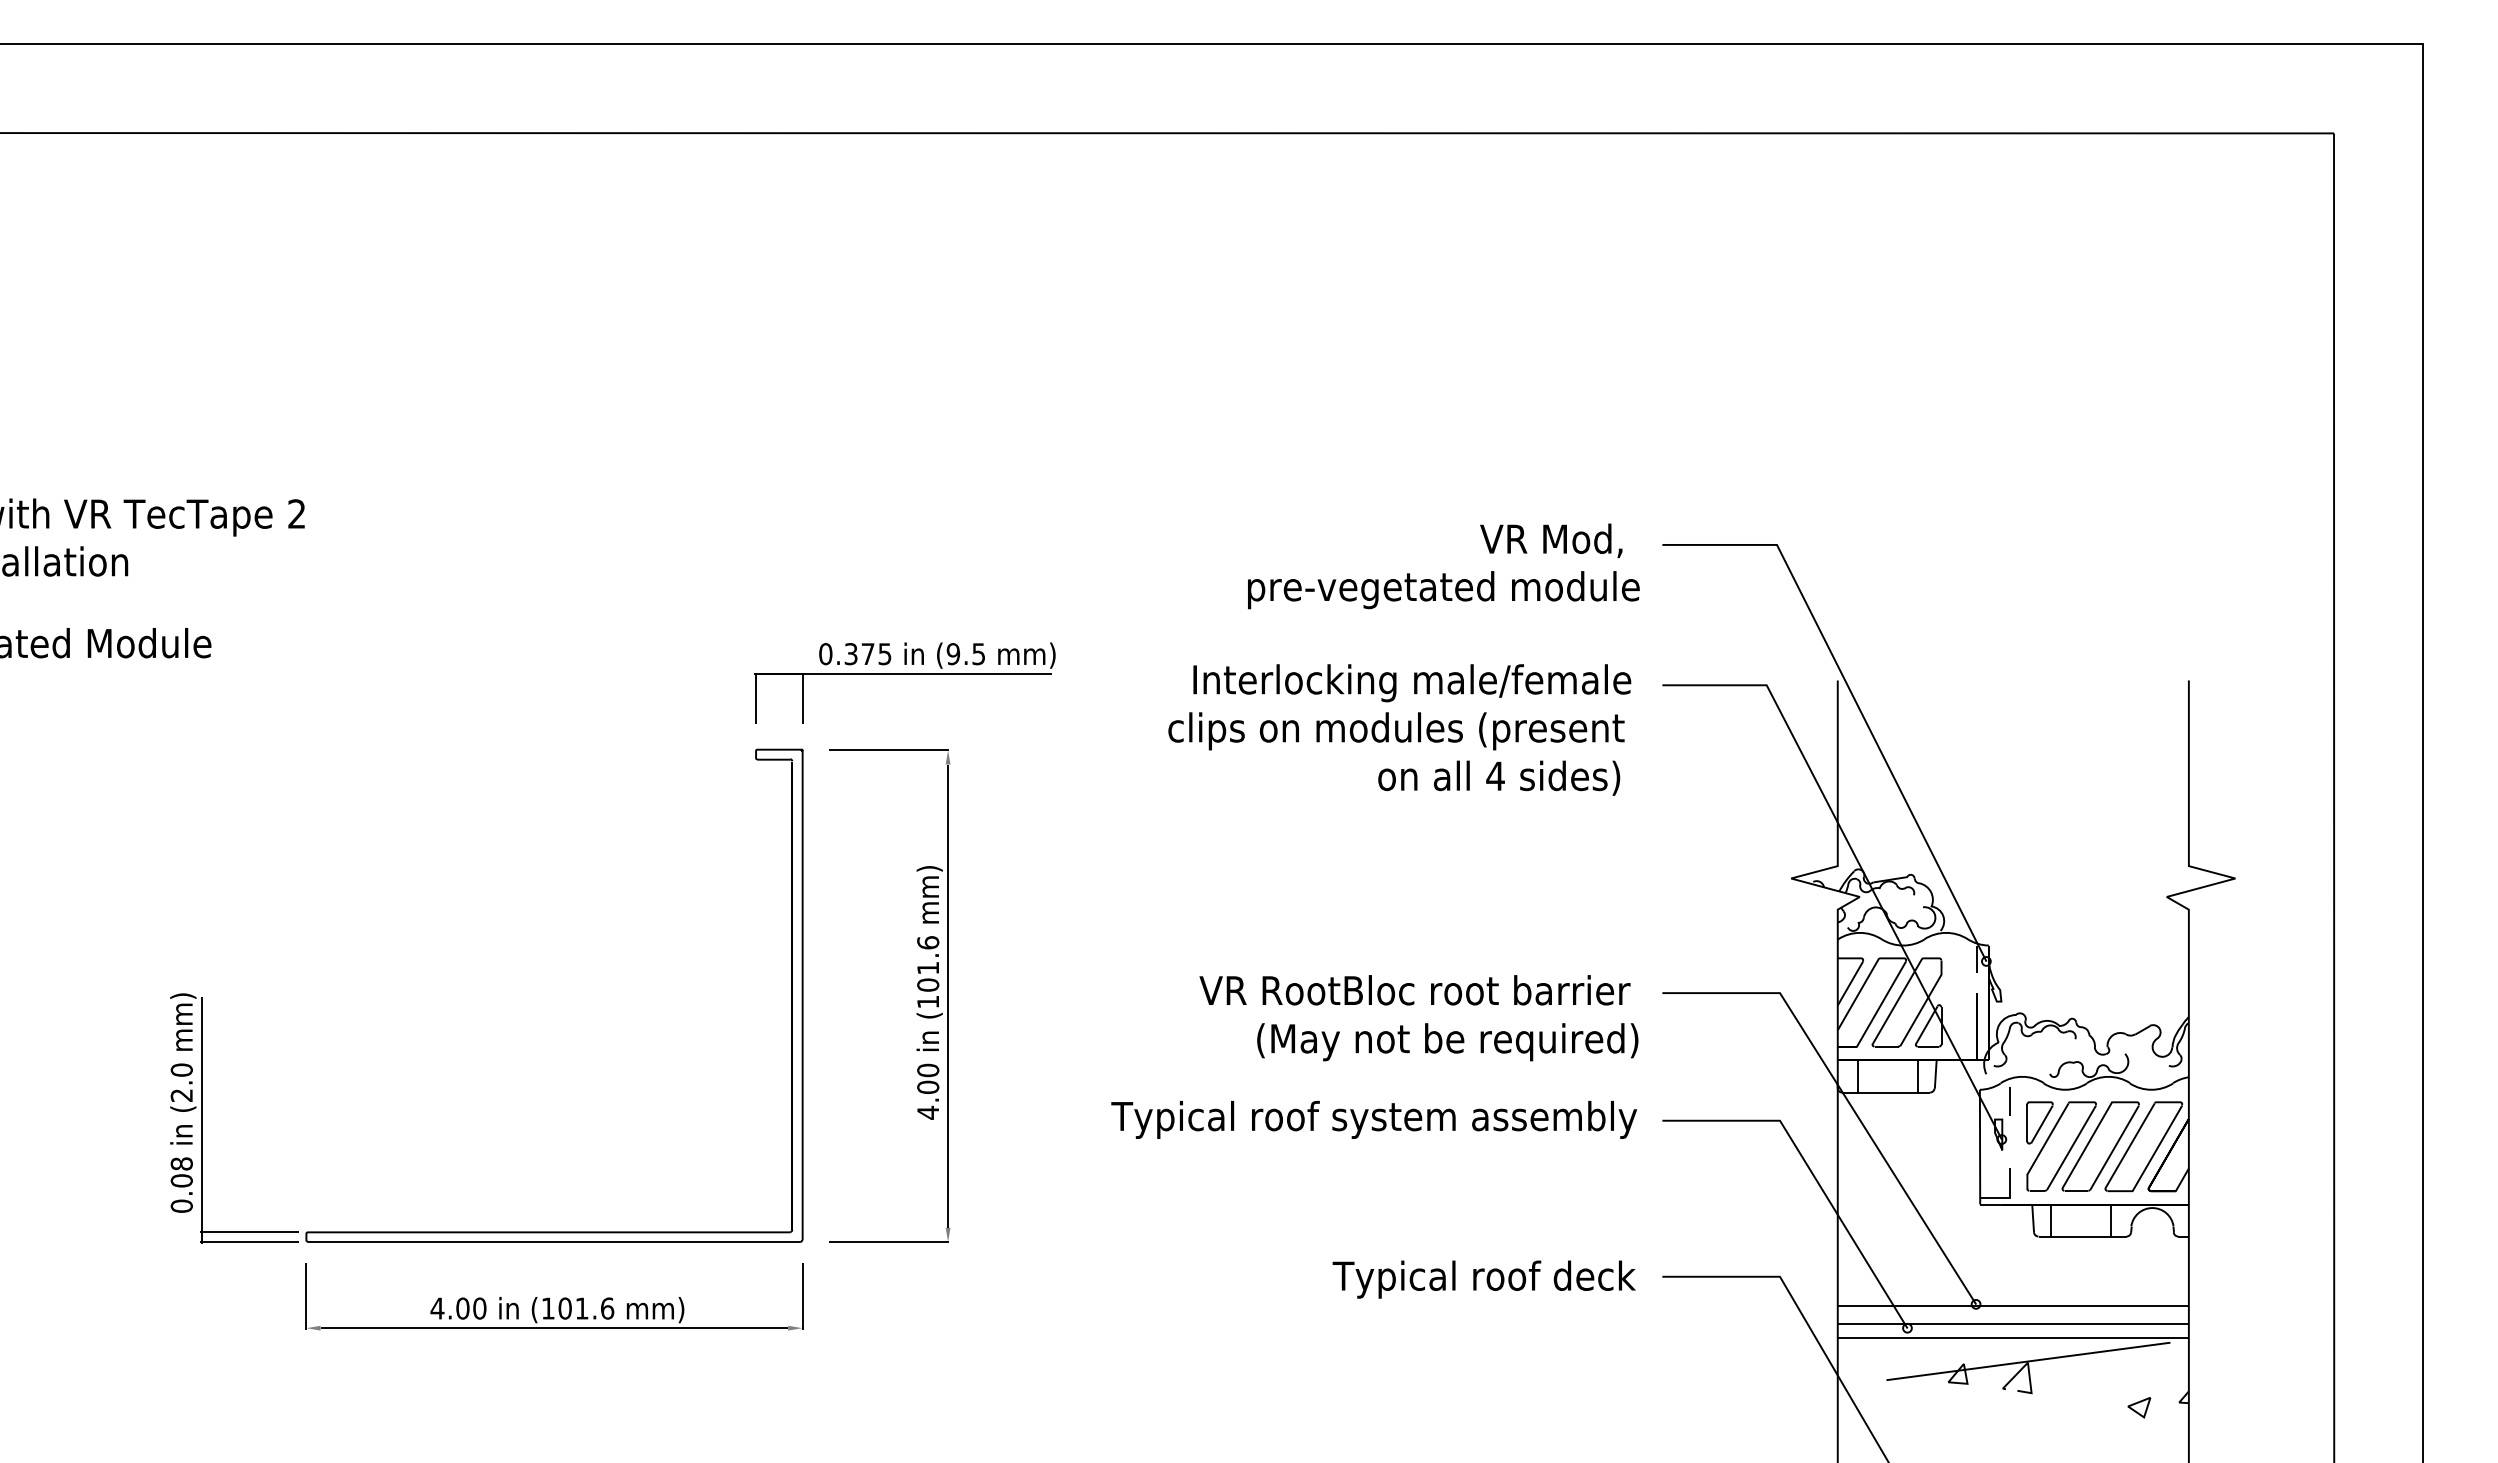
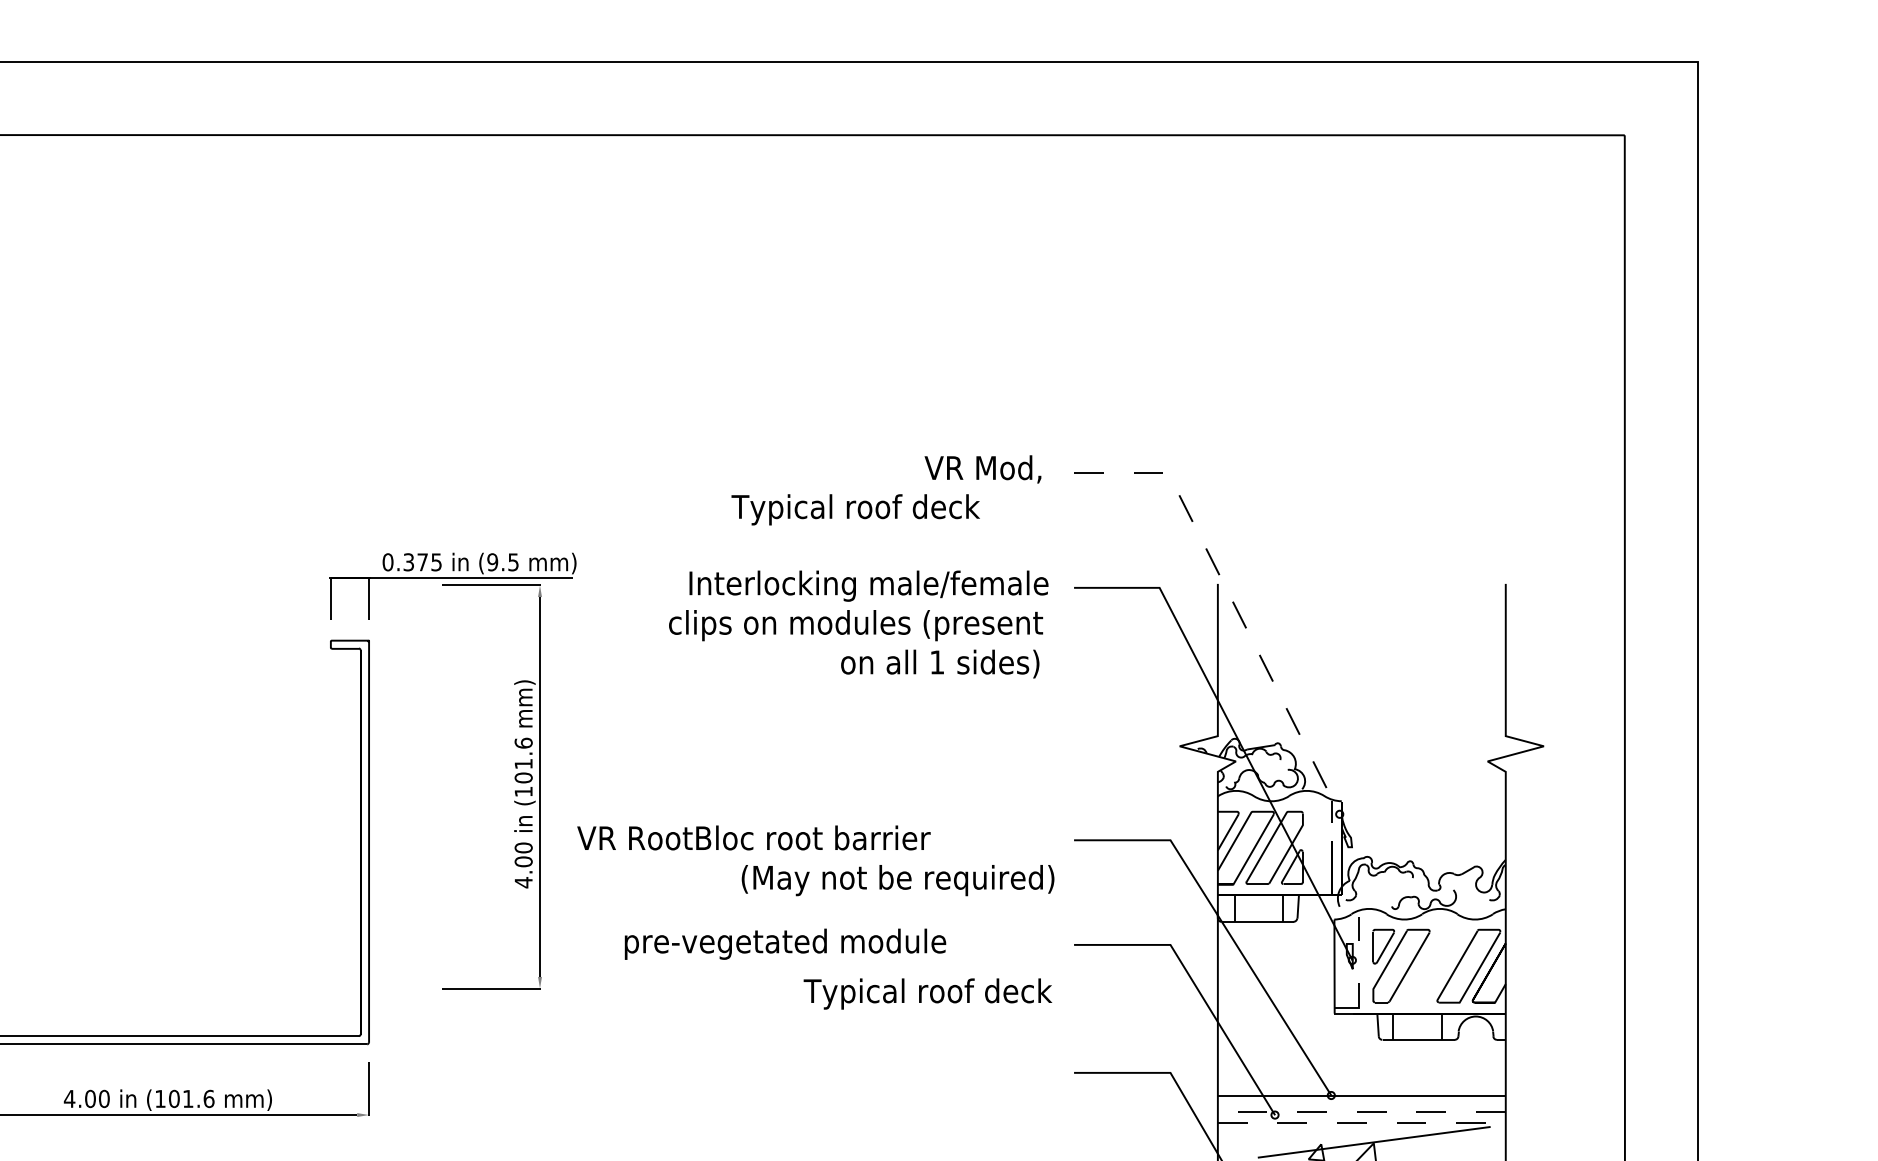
text: (1441, 590) -> (892, 510), pre-vegetated module -> Typical roof deck
line: (1855, 702) -> (1232, 601), solid -> dashed
text: (1495, 775) -> (937, 661), 4 -> 1
text: (1414, 990) -> (753, 838), moved
part: (917, 1000) -> (514, 790), moved
text: (1374, 1119) -> (837, 943), Typical roof system assembly -> pre-vegetated module
part: (2100, 1146) -> (1433, 966), removed
text: (1483, 1279) -> (927, 993), moved
line: (2013, 1323) -> (1361, 1111), solid -> dashed
line: (2013, 1338) -> (1361, 1123), solid -> dashed

